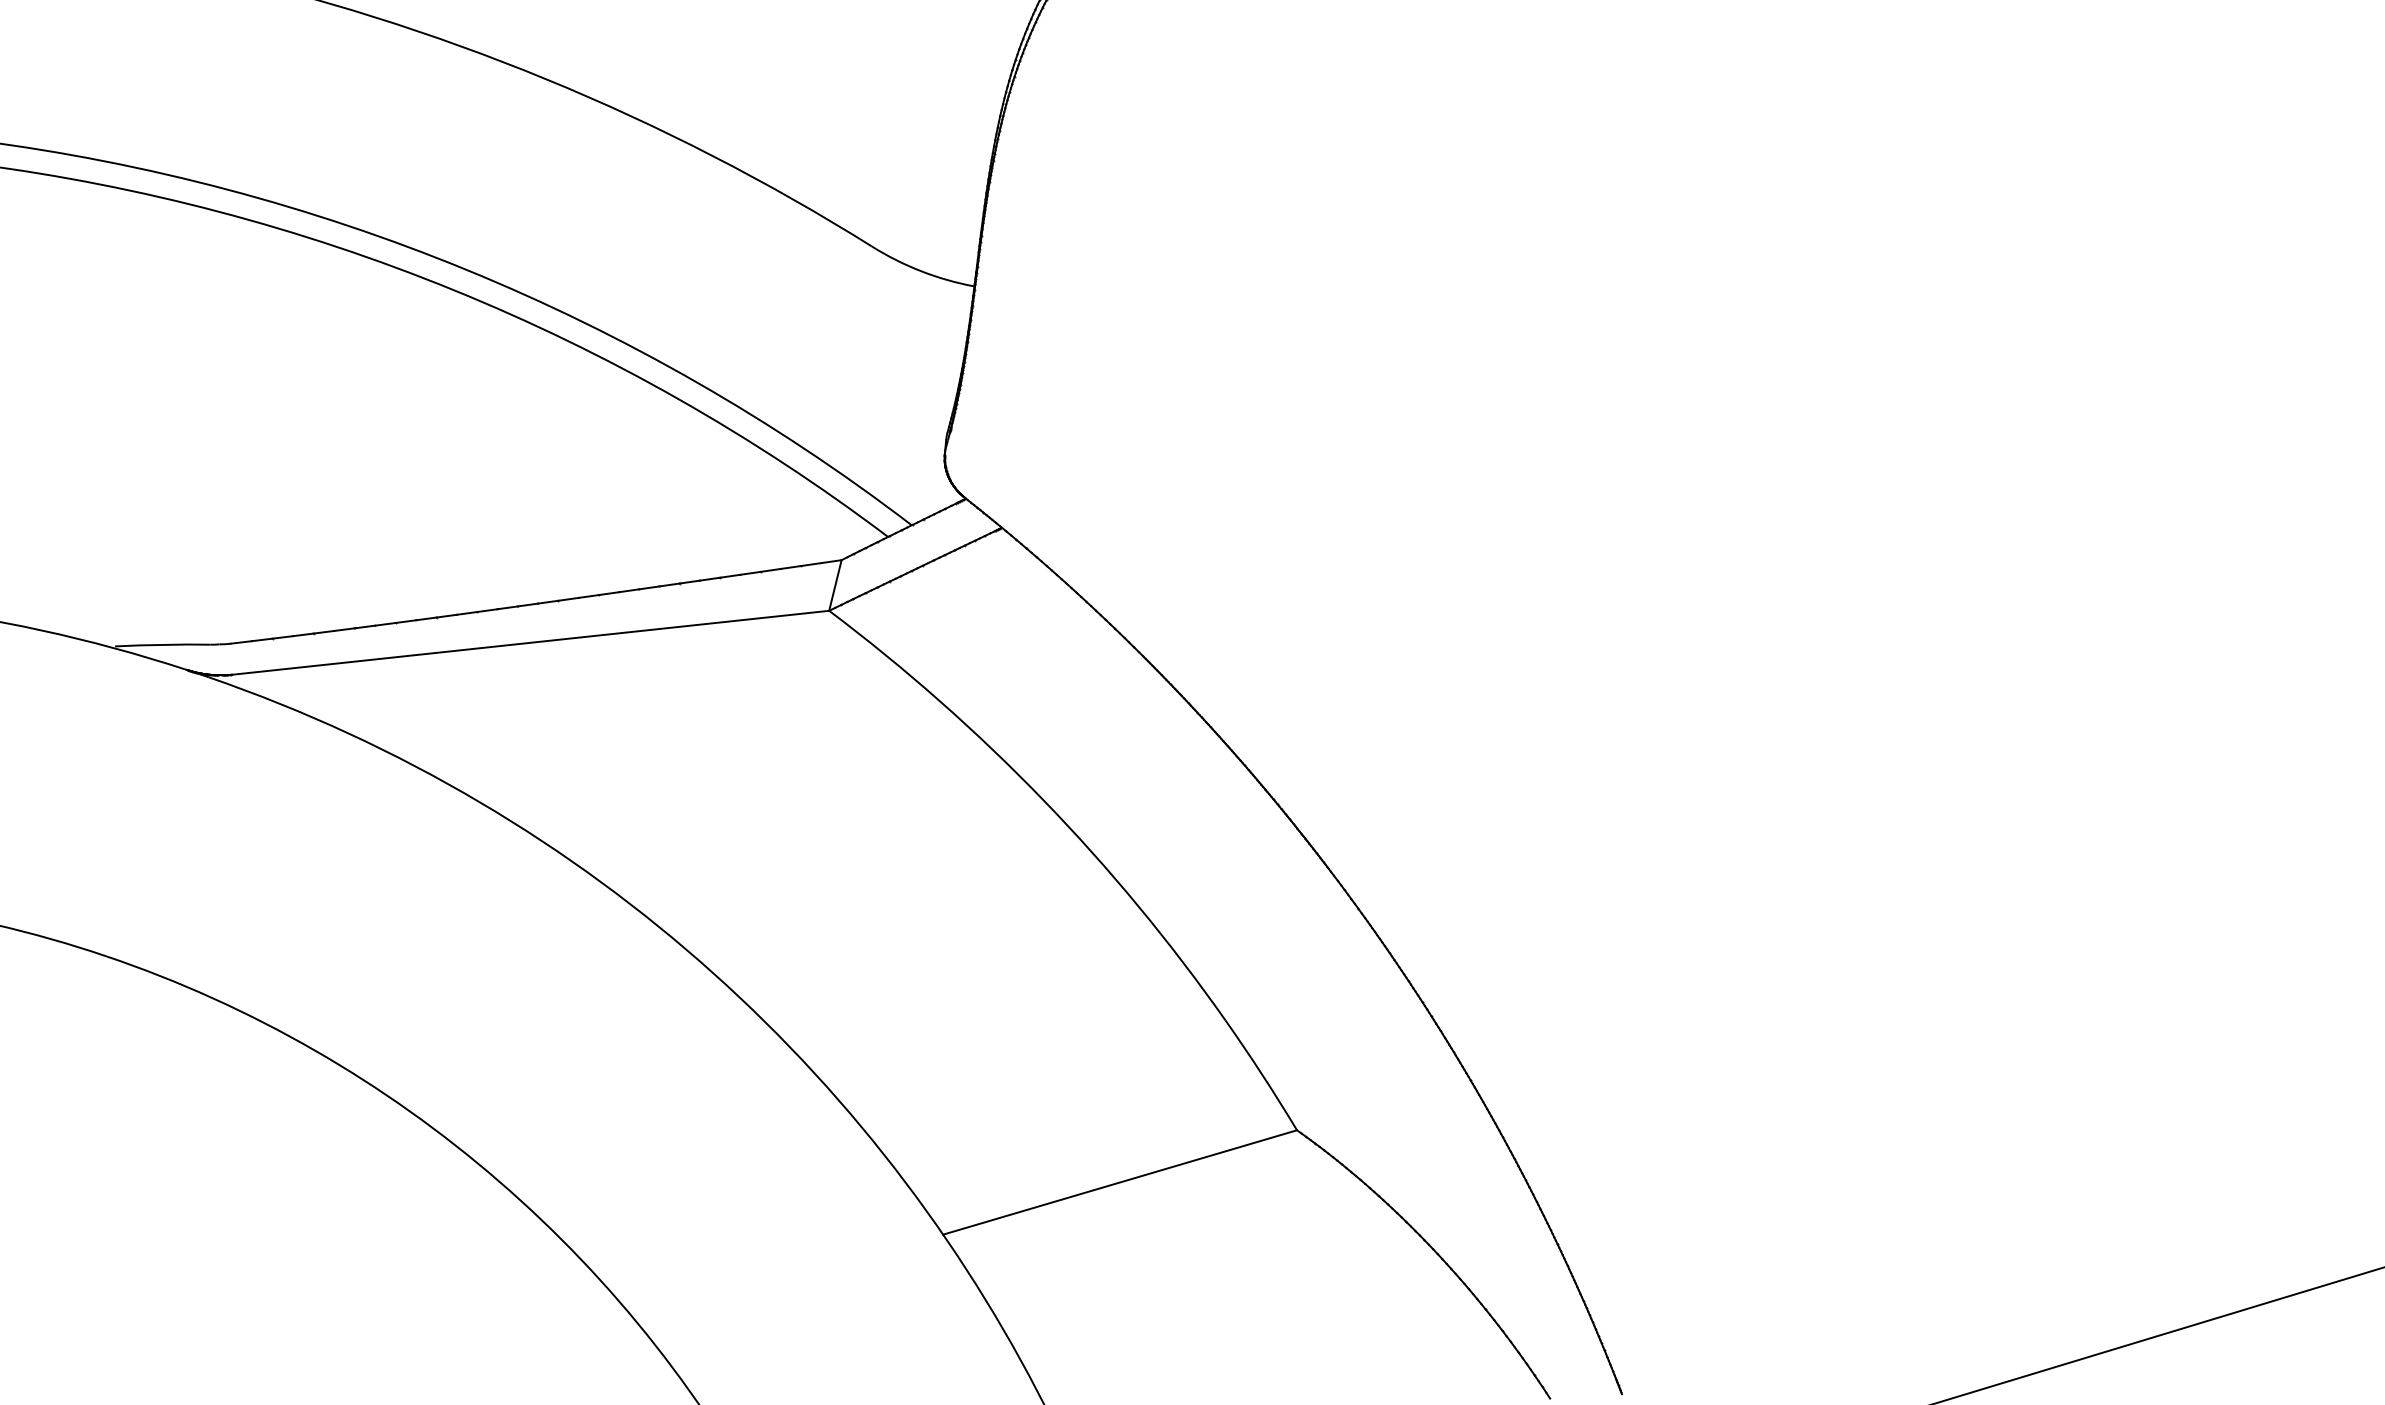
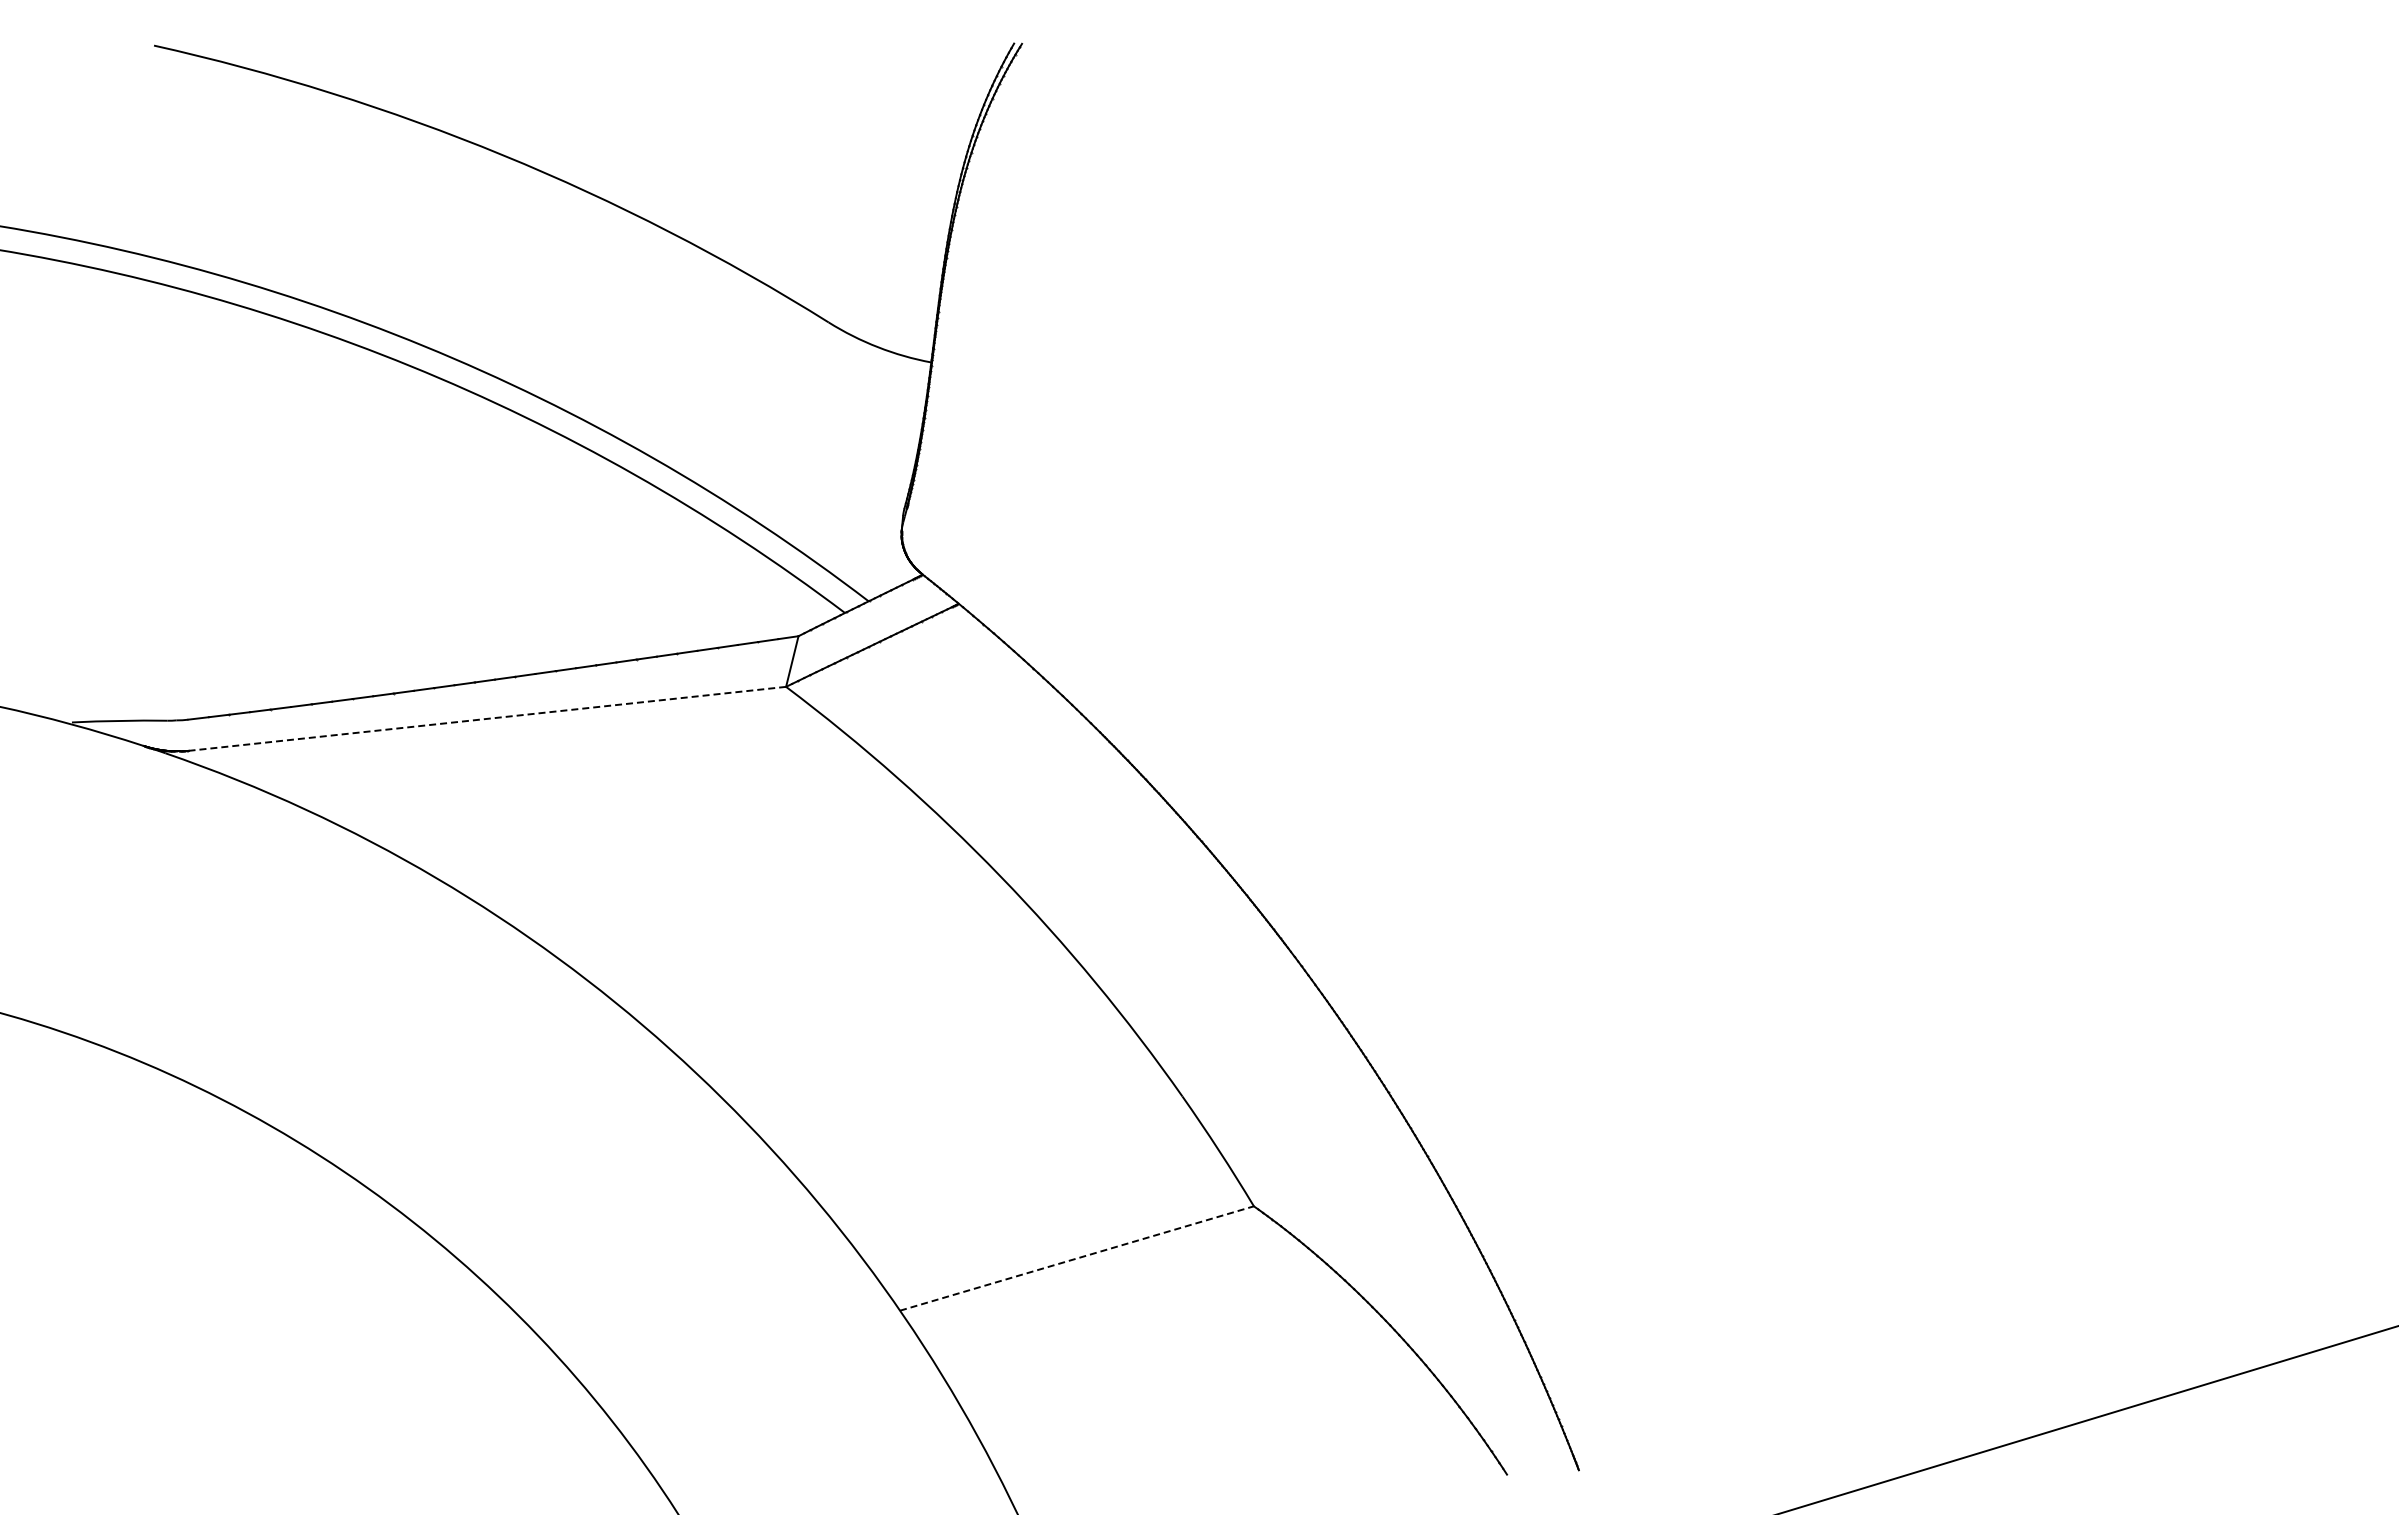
line: (530, 642) -> (487, 718), solid -> dashed
line: (1120, 1182) -> (1077, 1258), solid -> dashed

